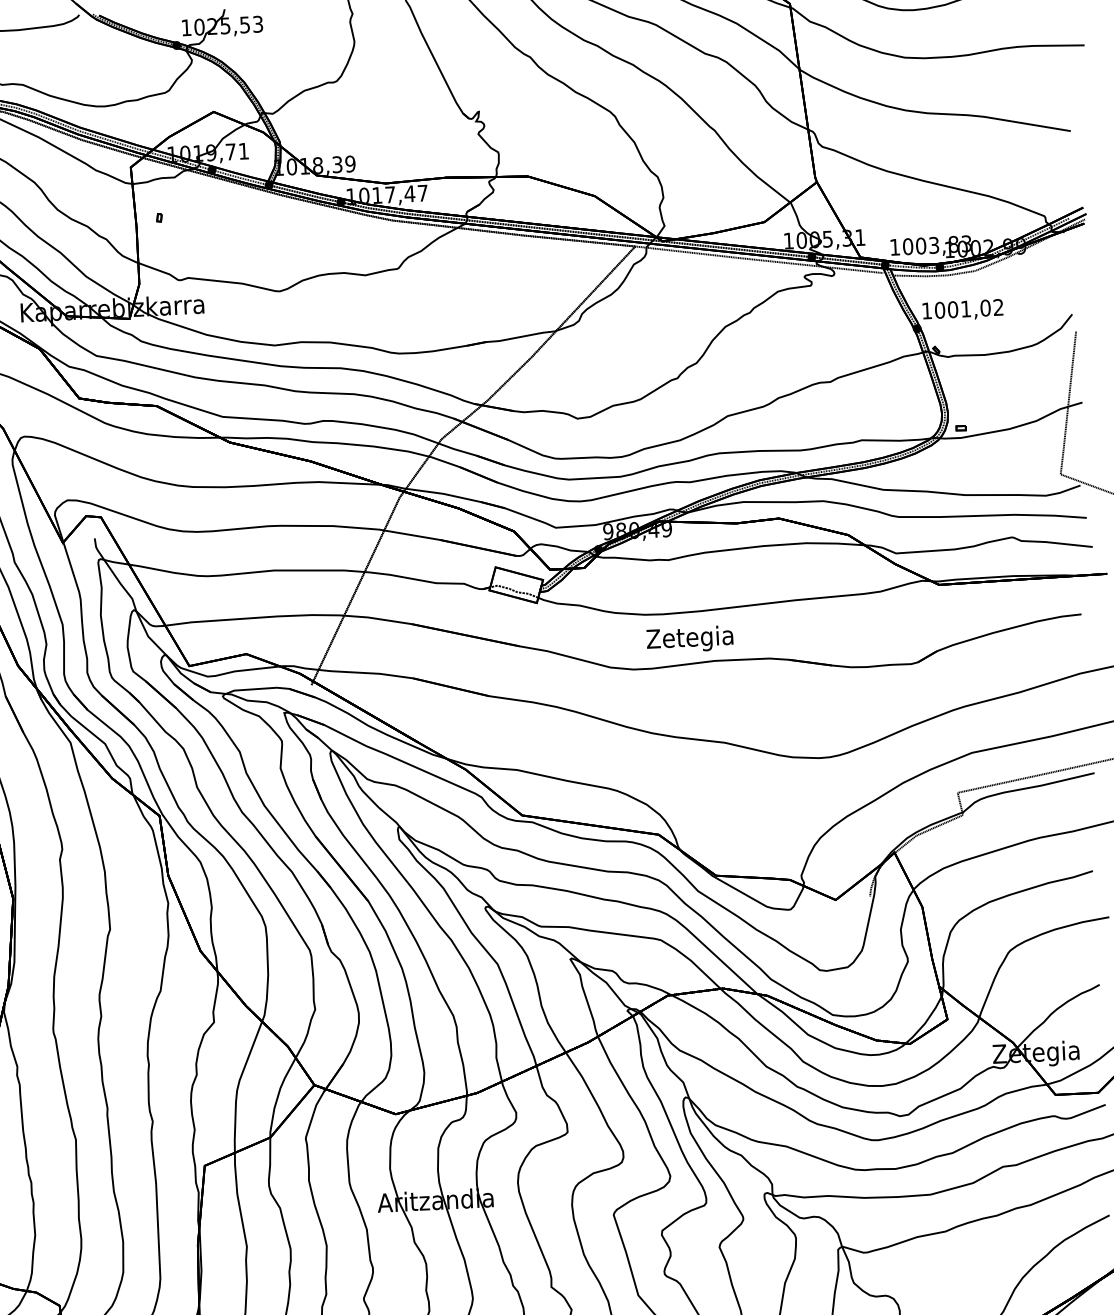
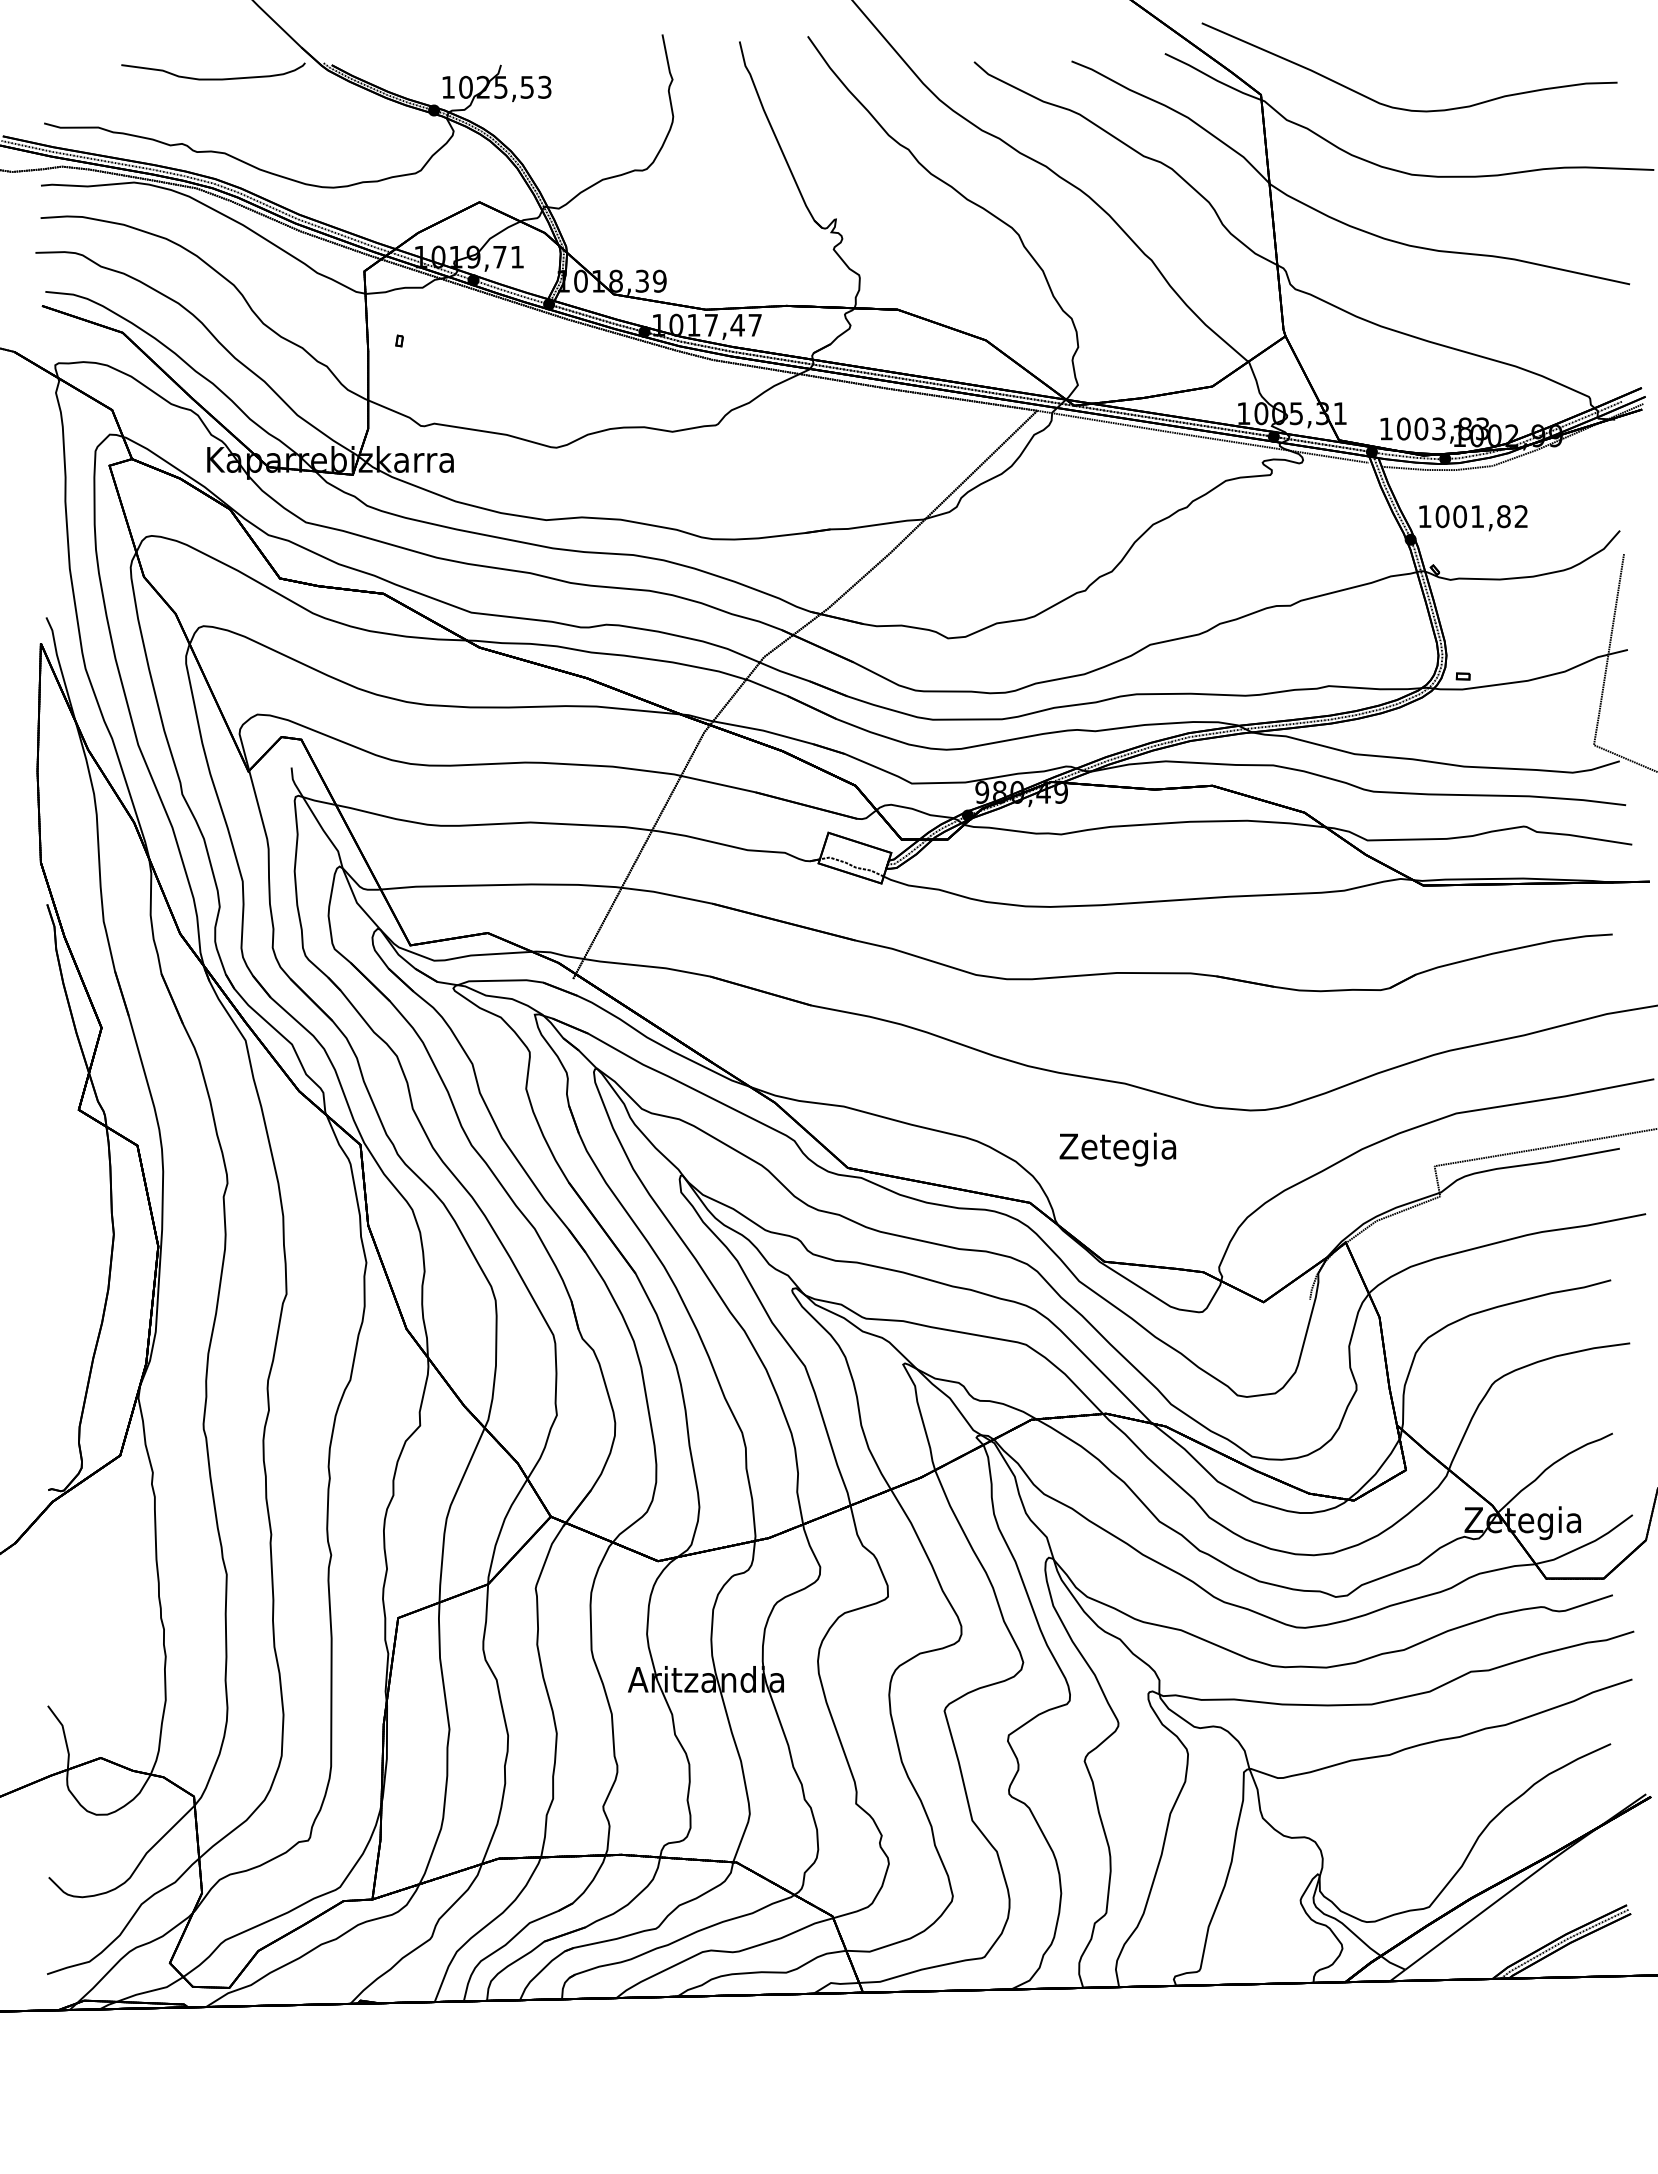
text: (985, 308) -> (1503, 516), 1001,02 -> 1001,82
text: (689, 639) -> (1117, 1149), moved

